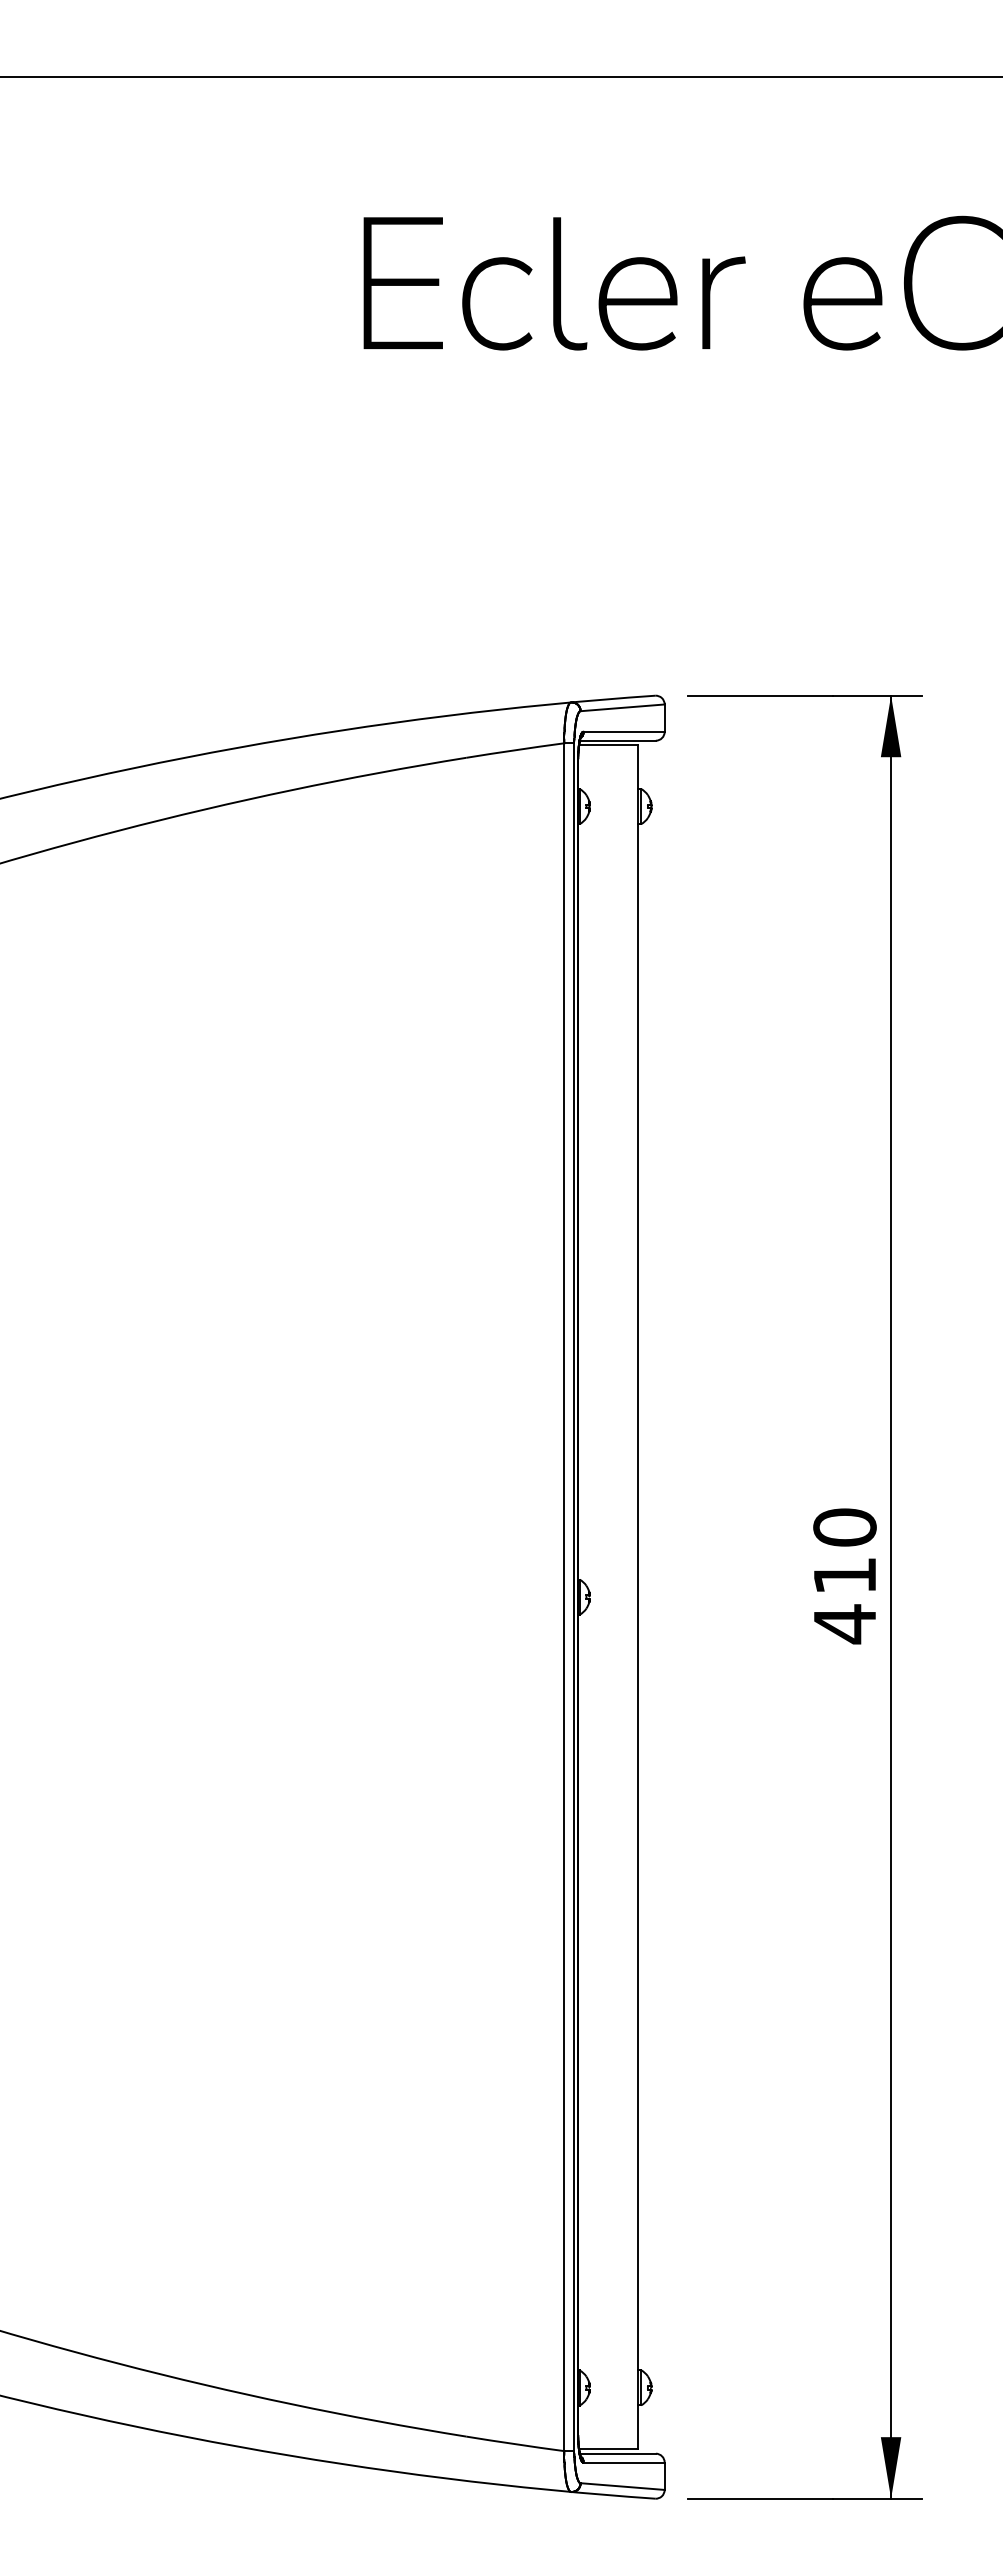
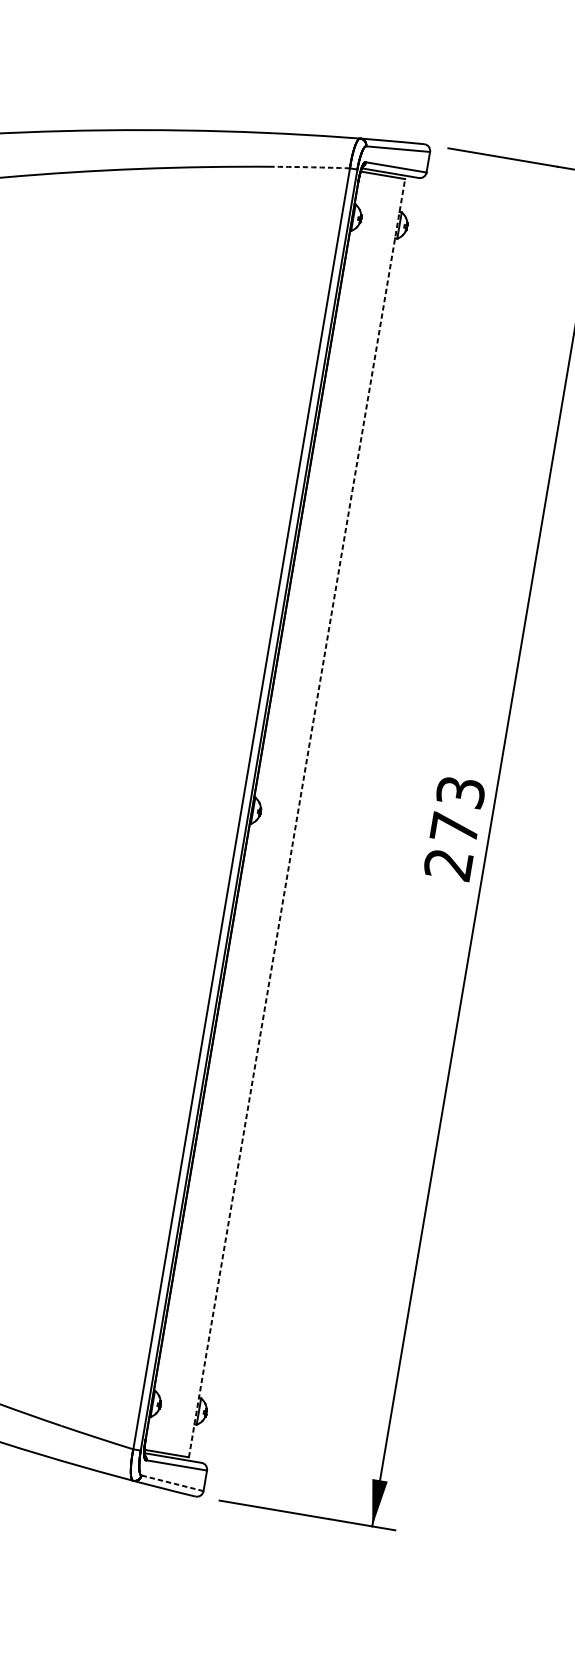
arc: (515, 750) -> (312, 167), solid -> dashed
text: (844, 1576) -> (454, 828), 410 -> 273
line: (638, 1596) -> (297, 817), solid -> dashed
line: (622, 2486) -> (172, 1483), solid -> dashed

